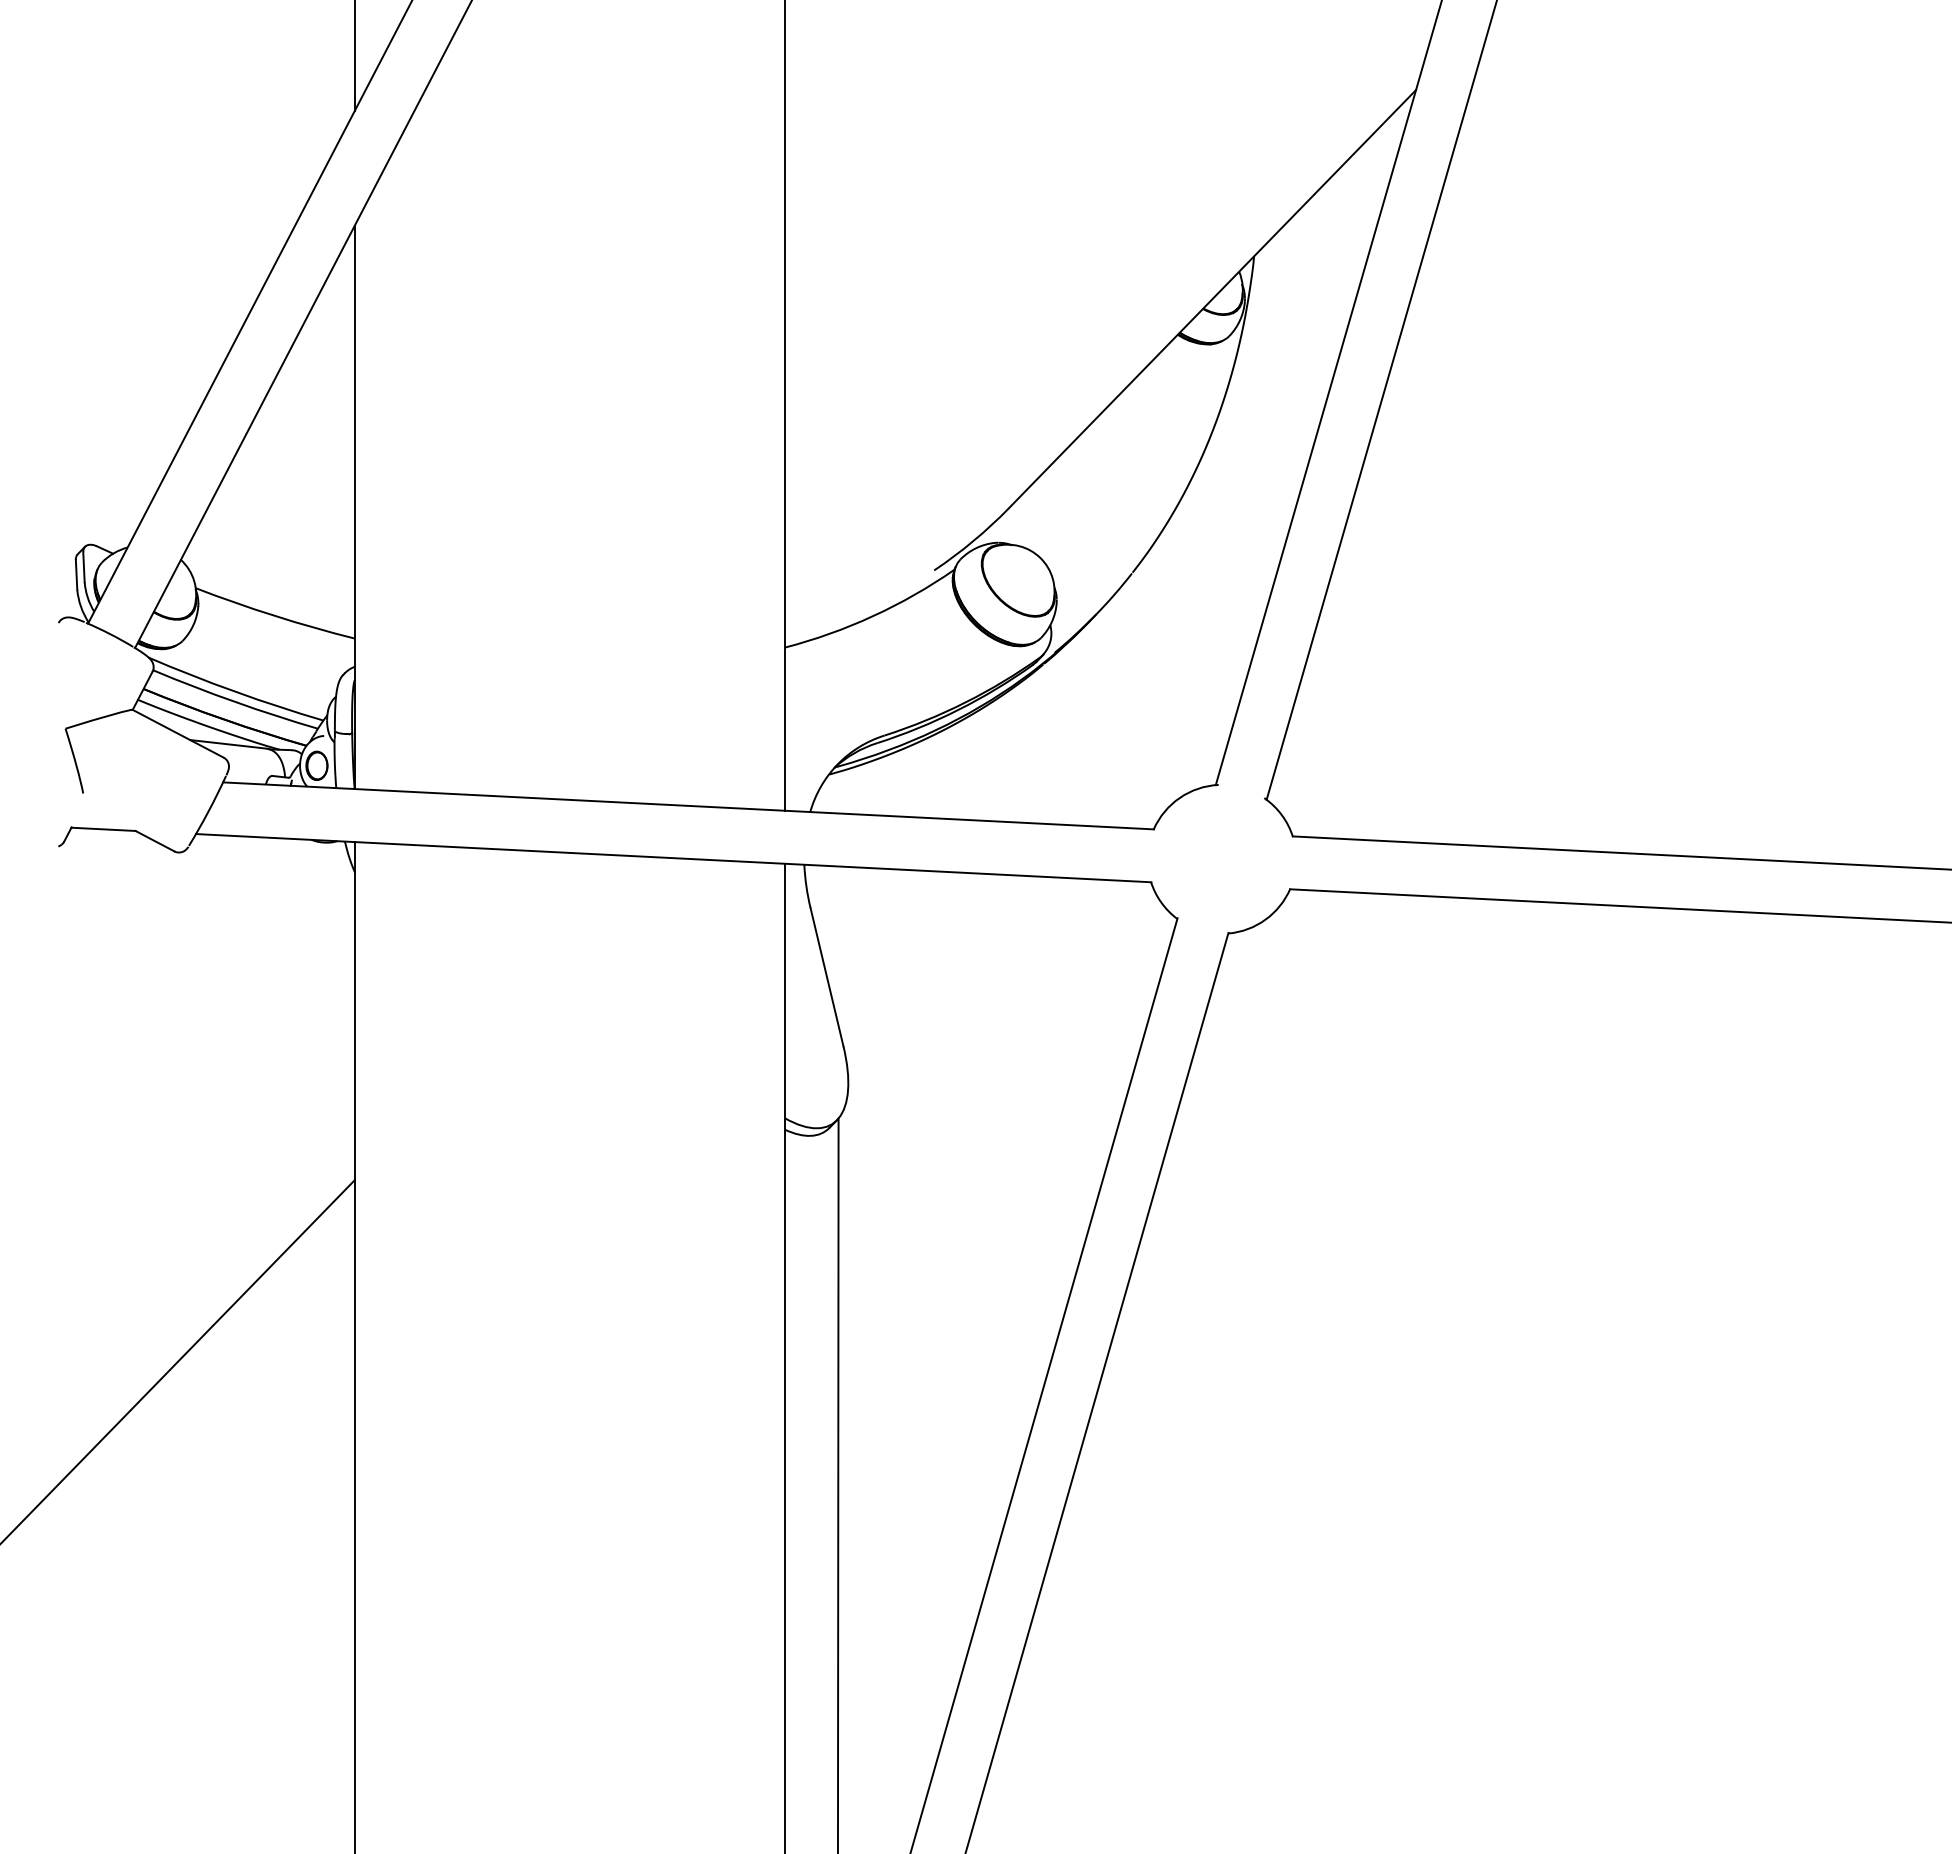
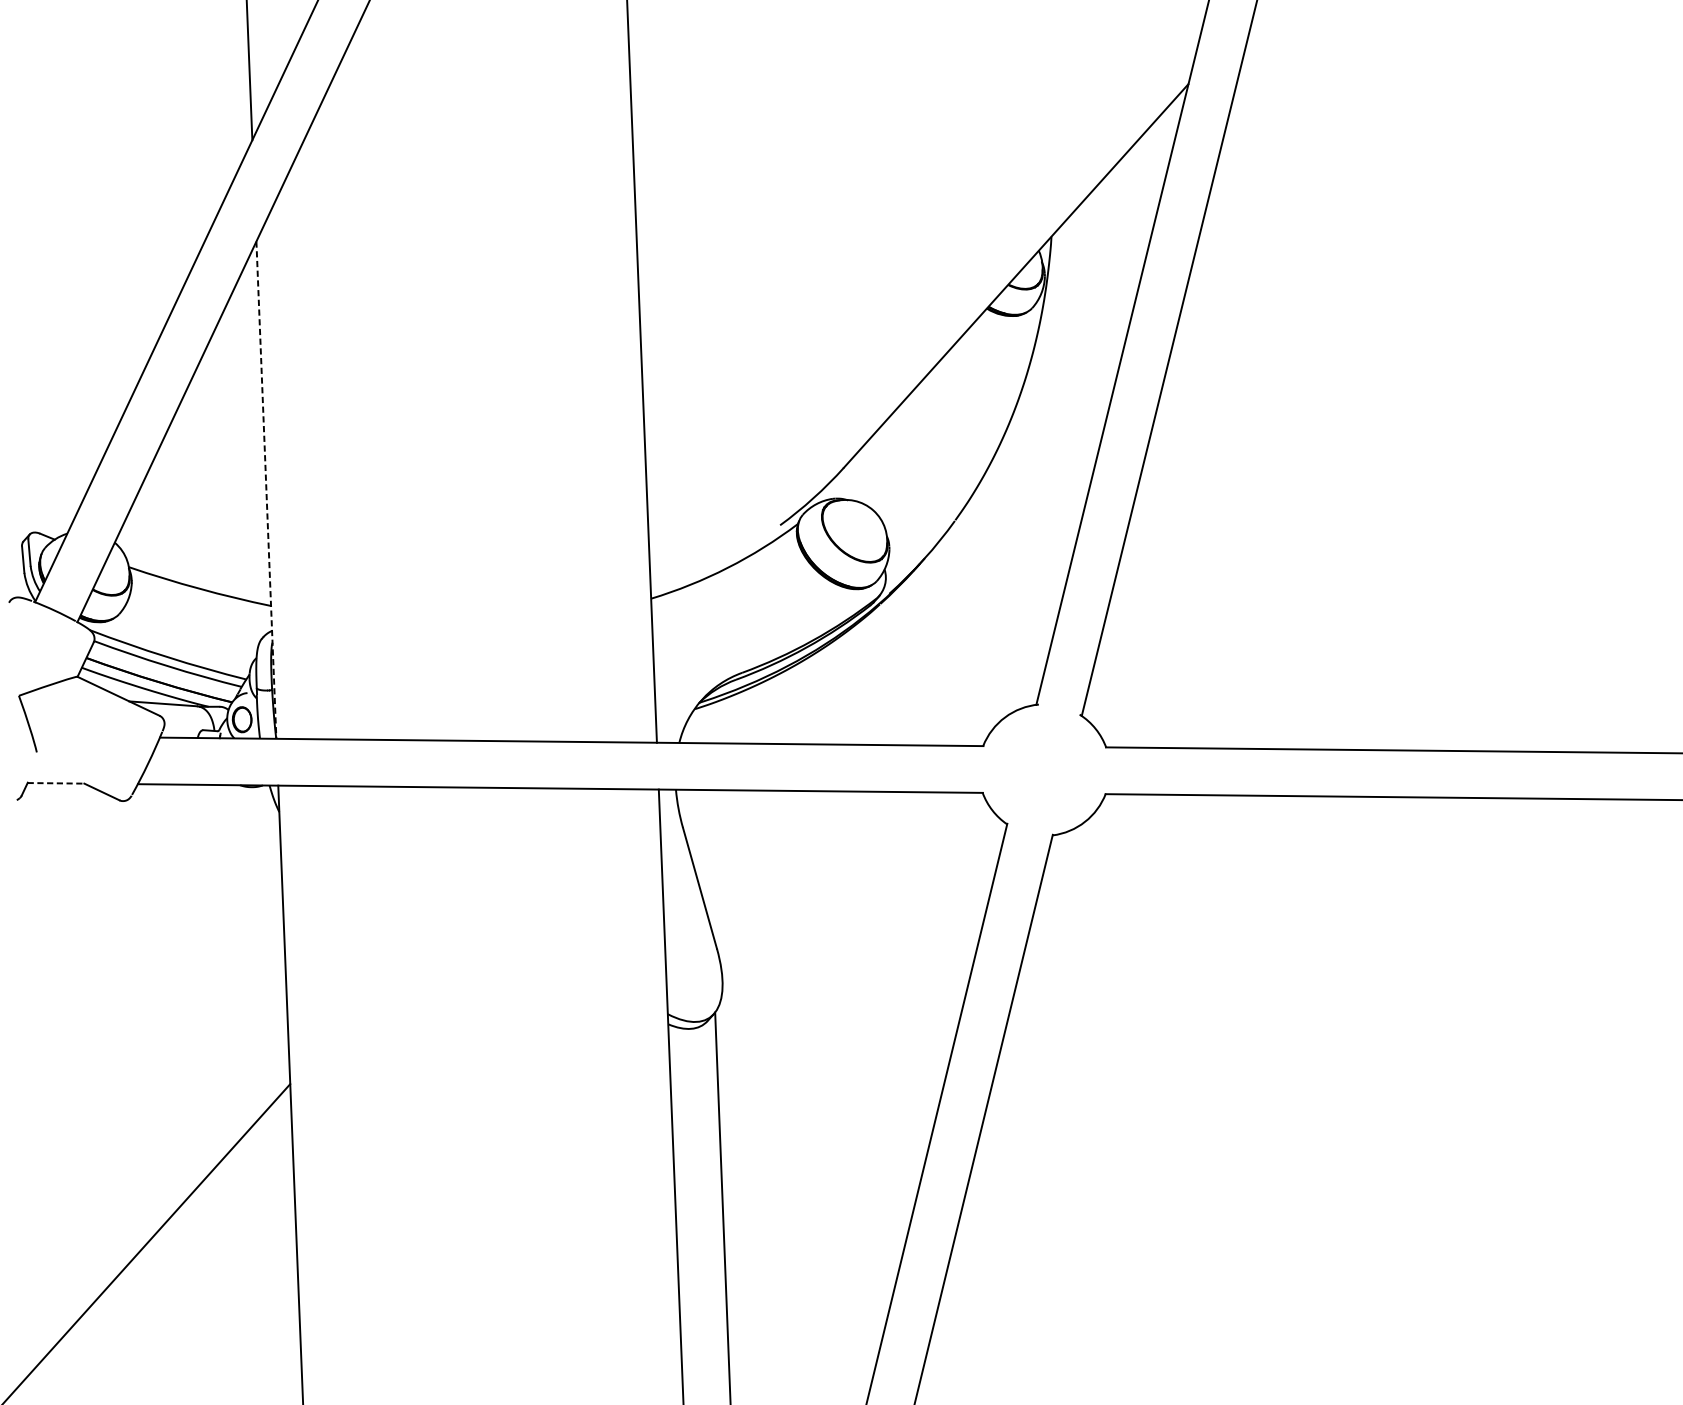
line: (354, 507) -> (266, 490), solid -> dashed
line: (104, 829) -> (56, 783), solid -> dashed

